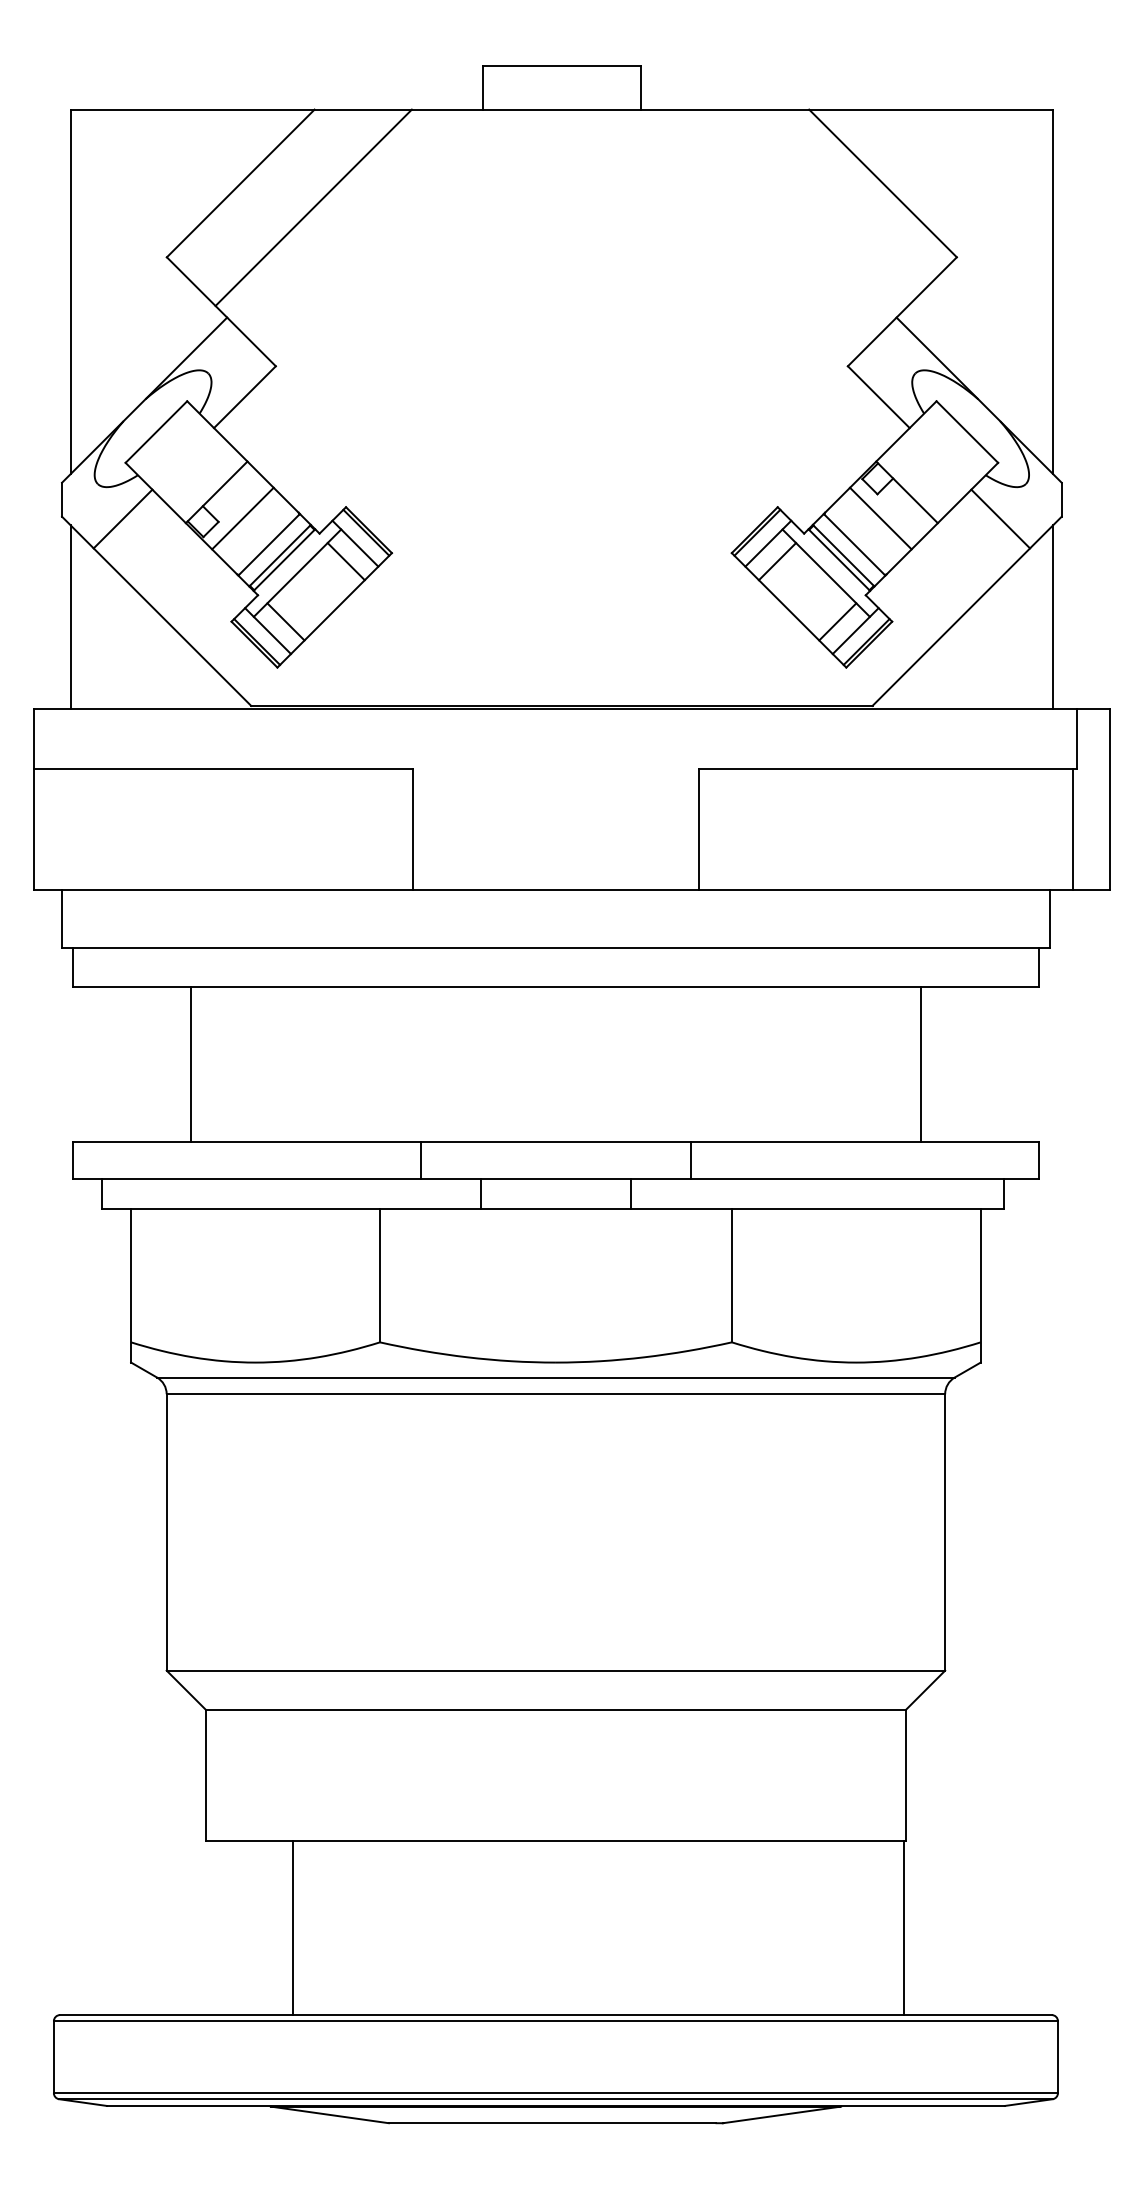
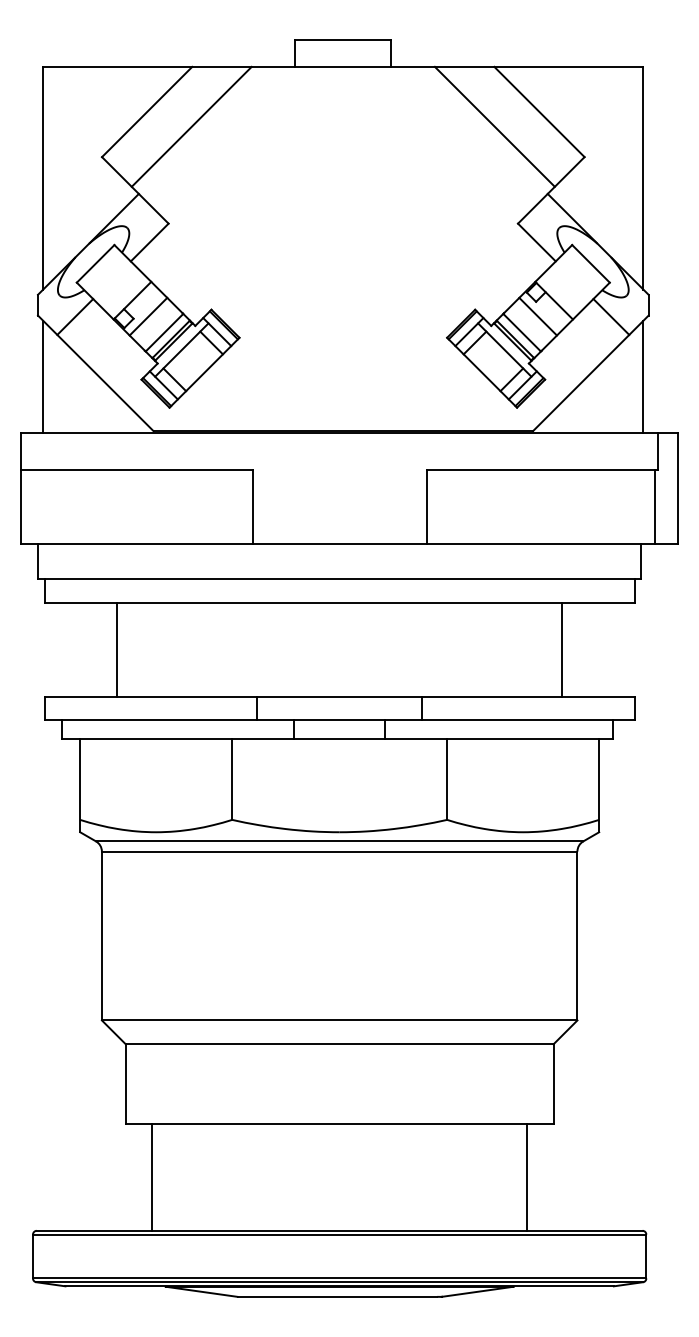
line: (809, 207) -> (494, 126), added
line: (293, 1927) -> (152, 1177), moved
line: (904, 1927) -> (527, 1177), moved

